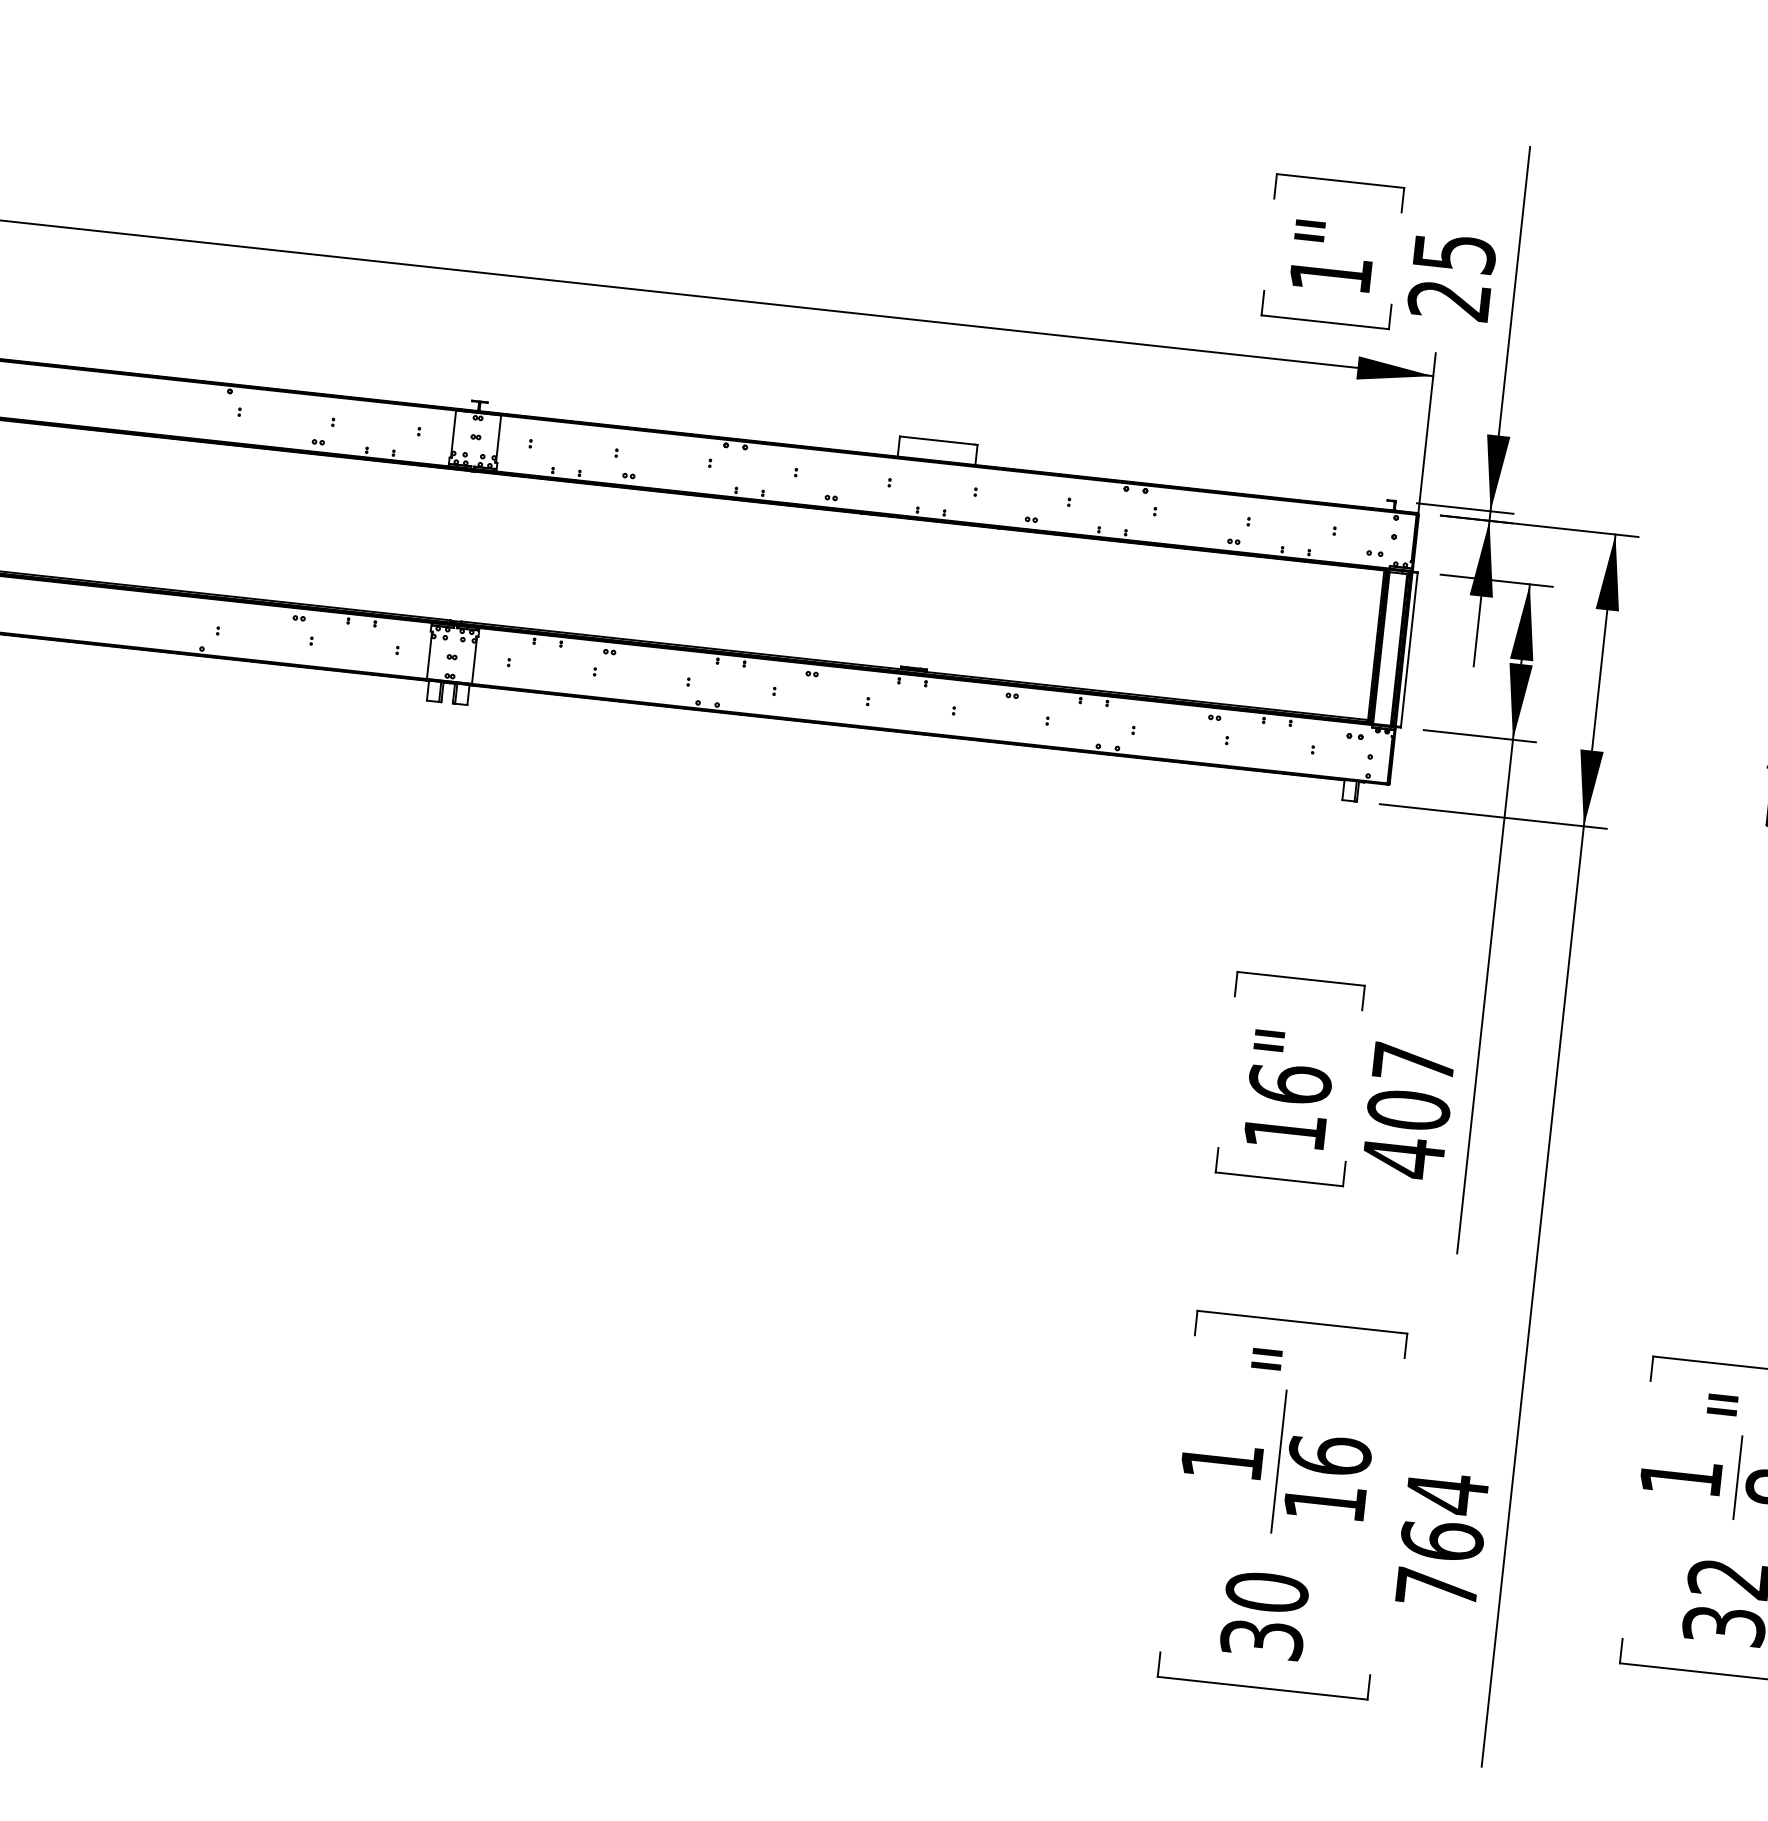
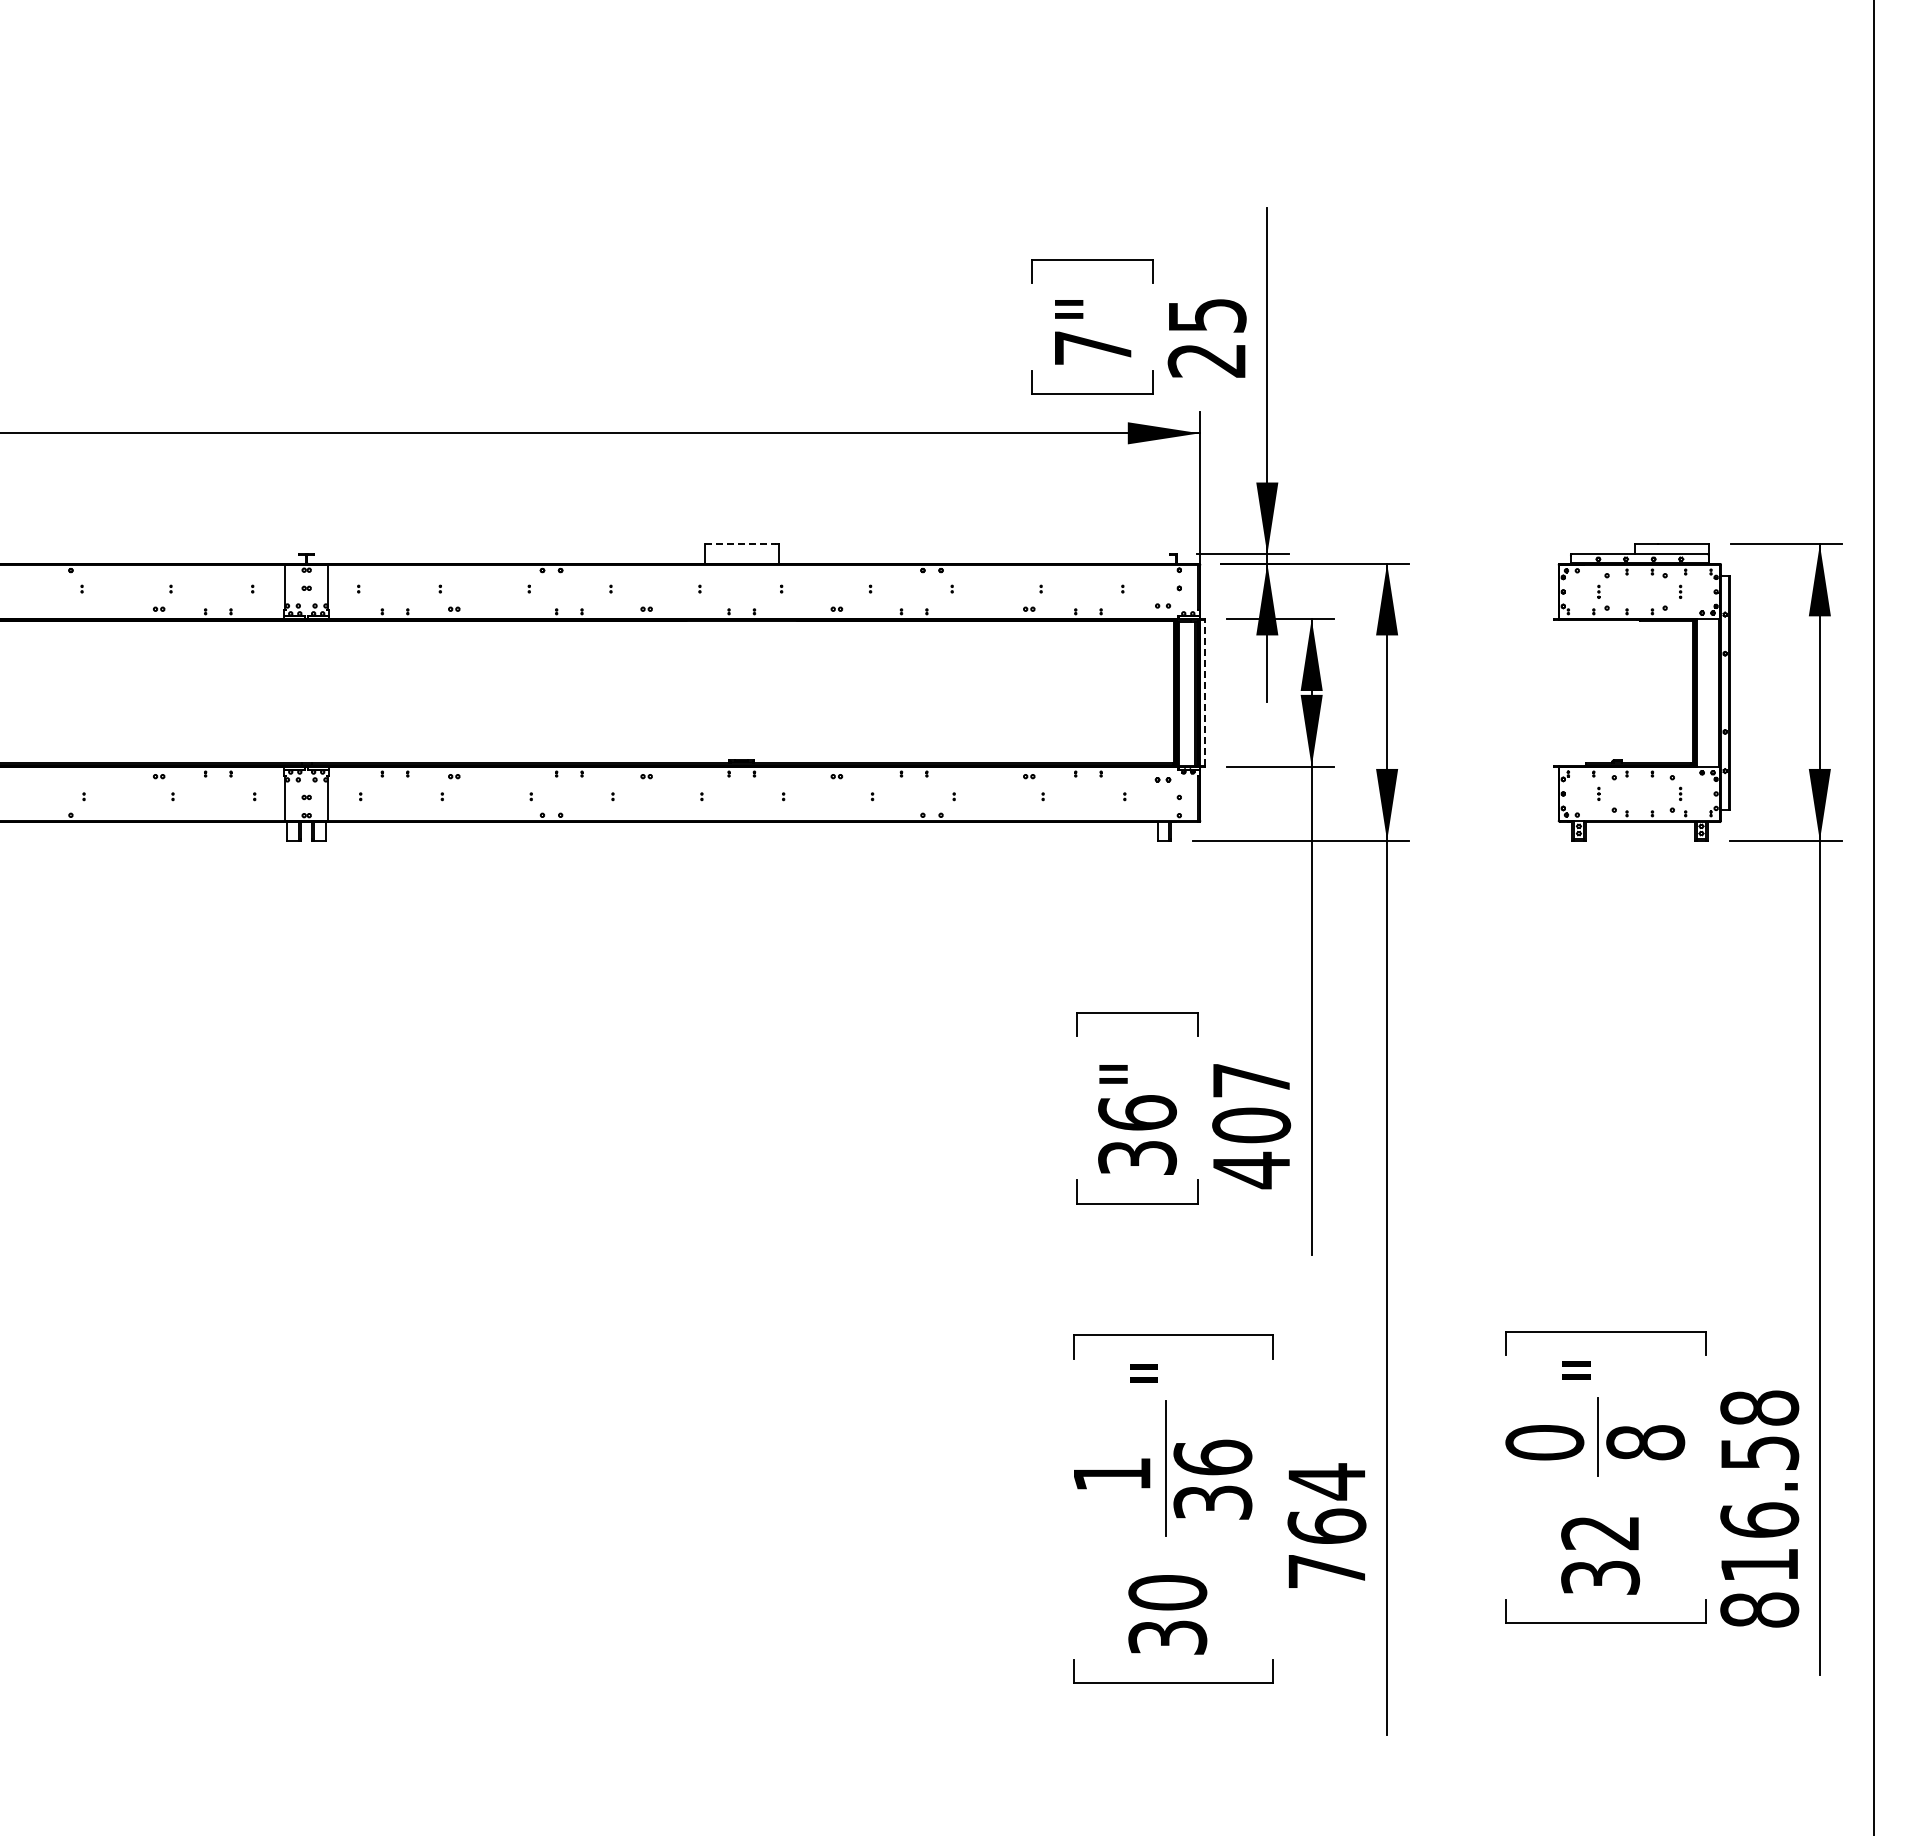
text: (1331, 273) -> (1093, 347), 1" -> 7"
line: (937, 440) -> (740, 544), solid -> dashed
line: (1409, 649) -> (1205, 692), solid -> dashed
text: (1285, 1130) -> (1137, 1157), 16" -> 36"
text: (1680, 1477) -> (1544, 1442), 1 -> 0
text: (1324, 1502) -> (1212, 1502), 16 -> 36

